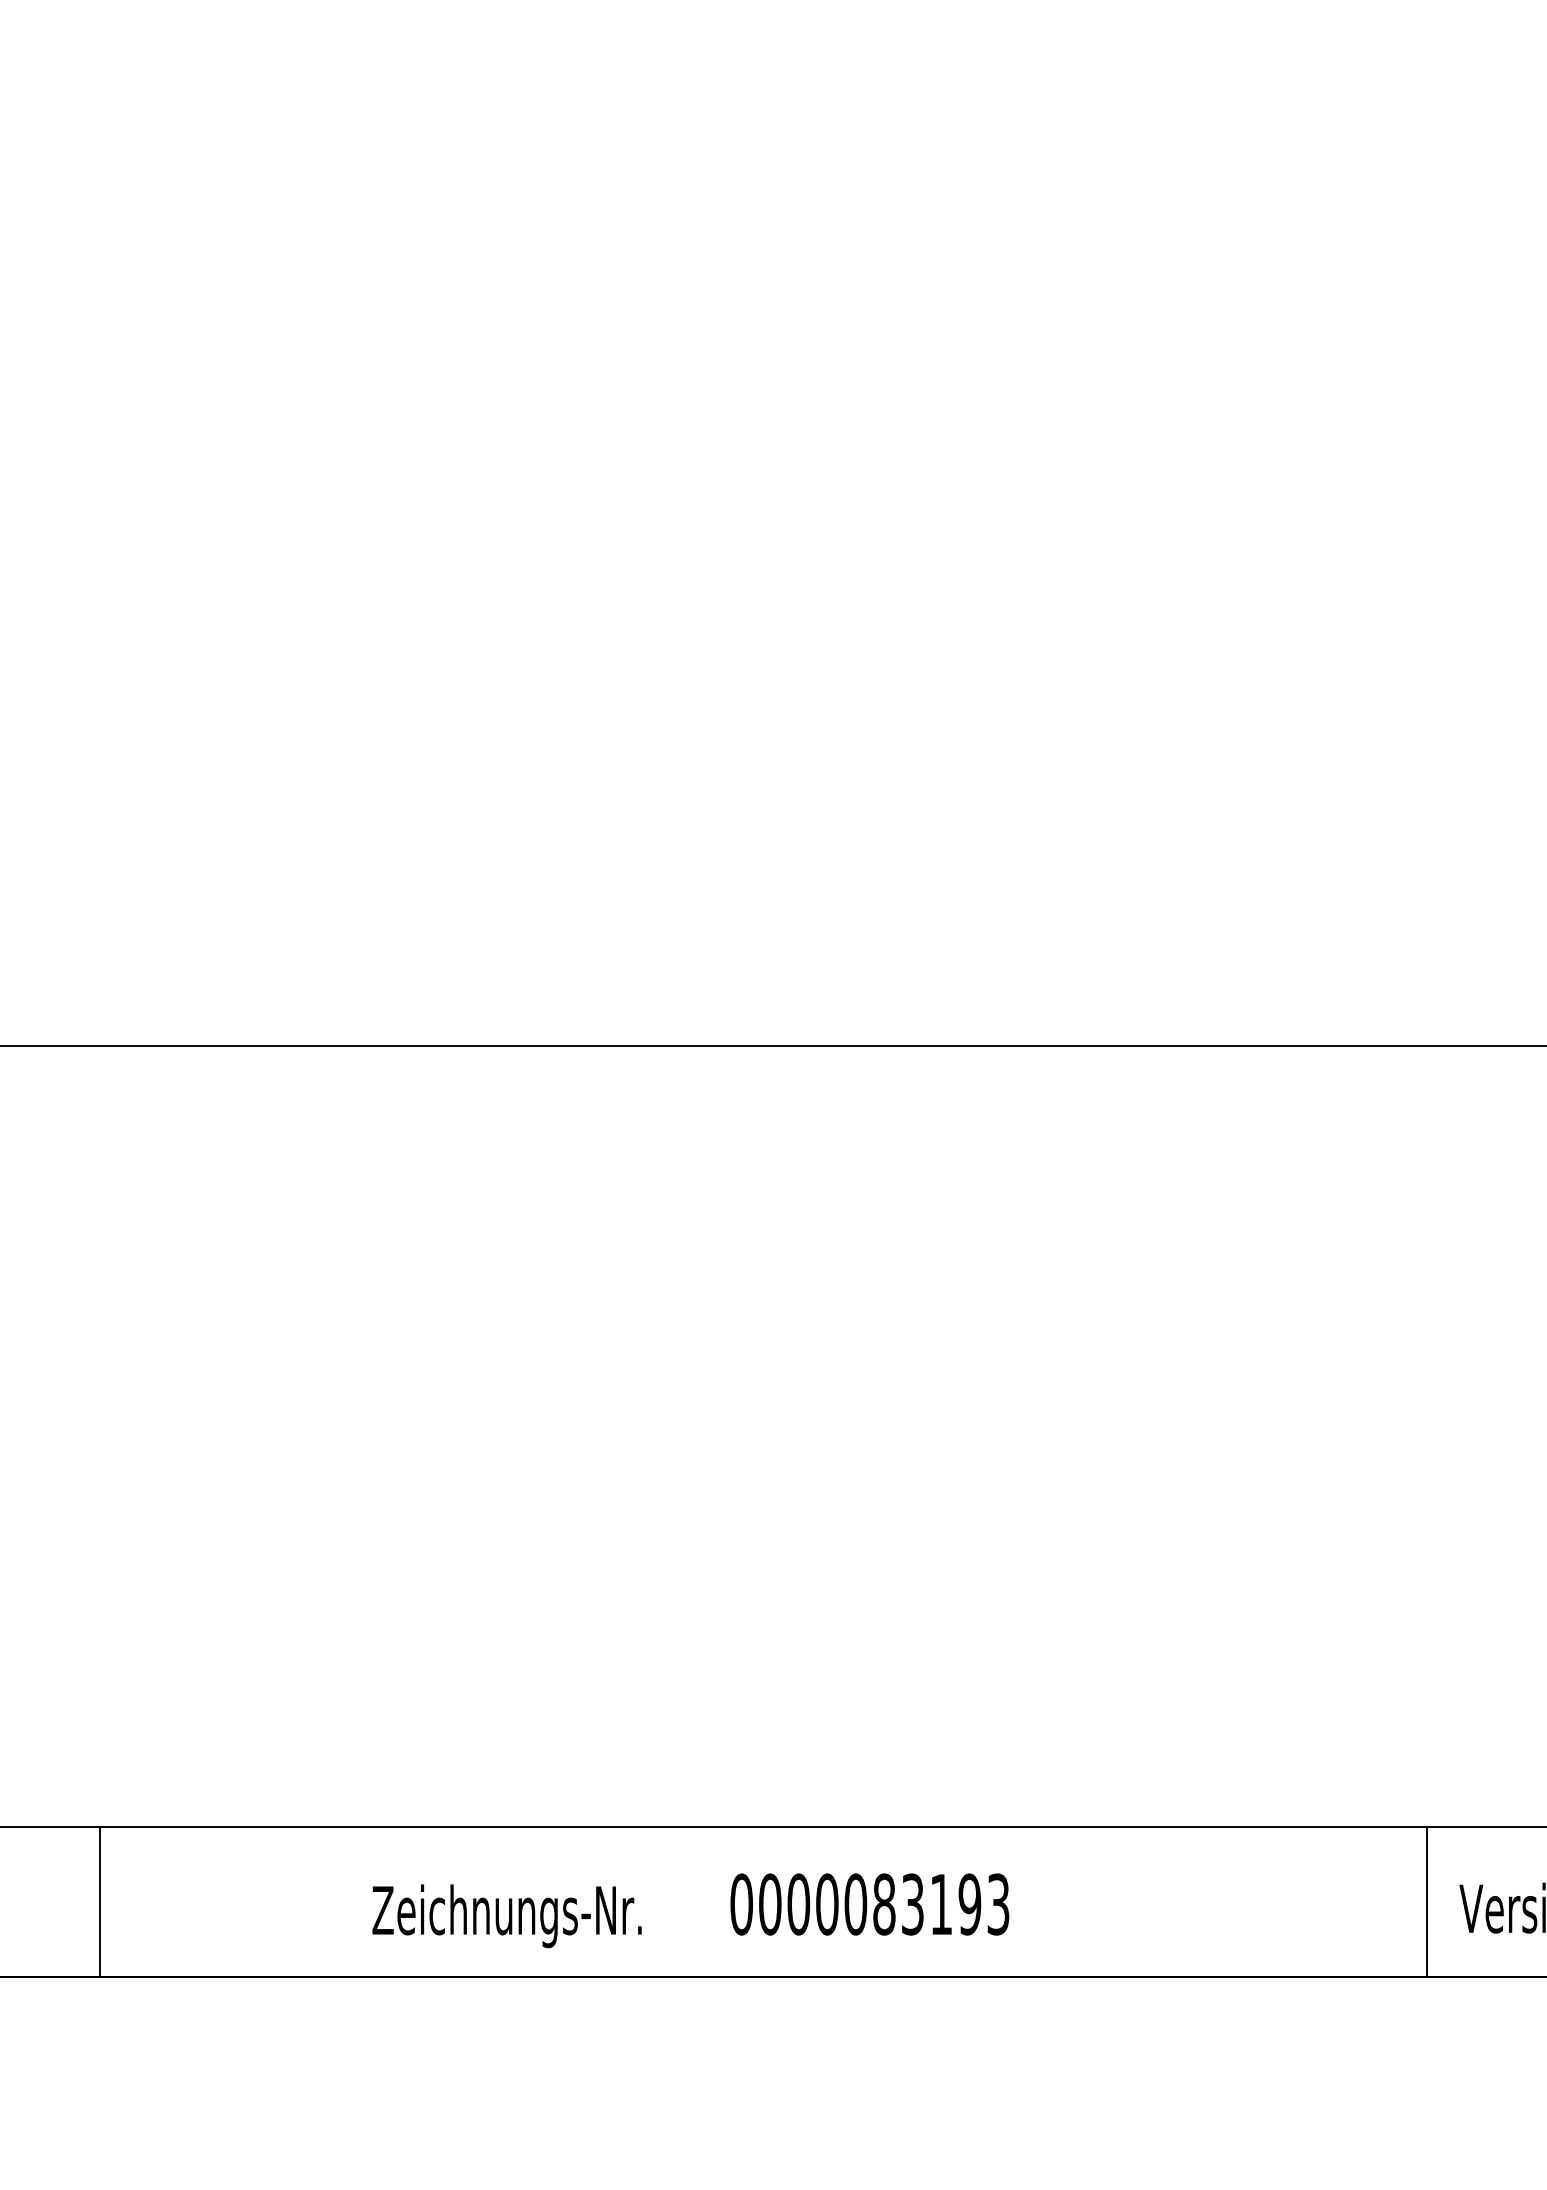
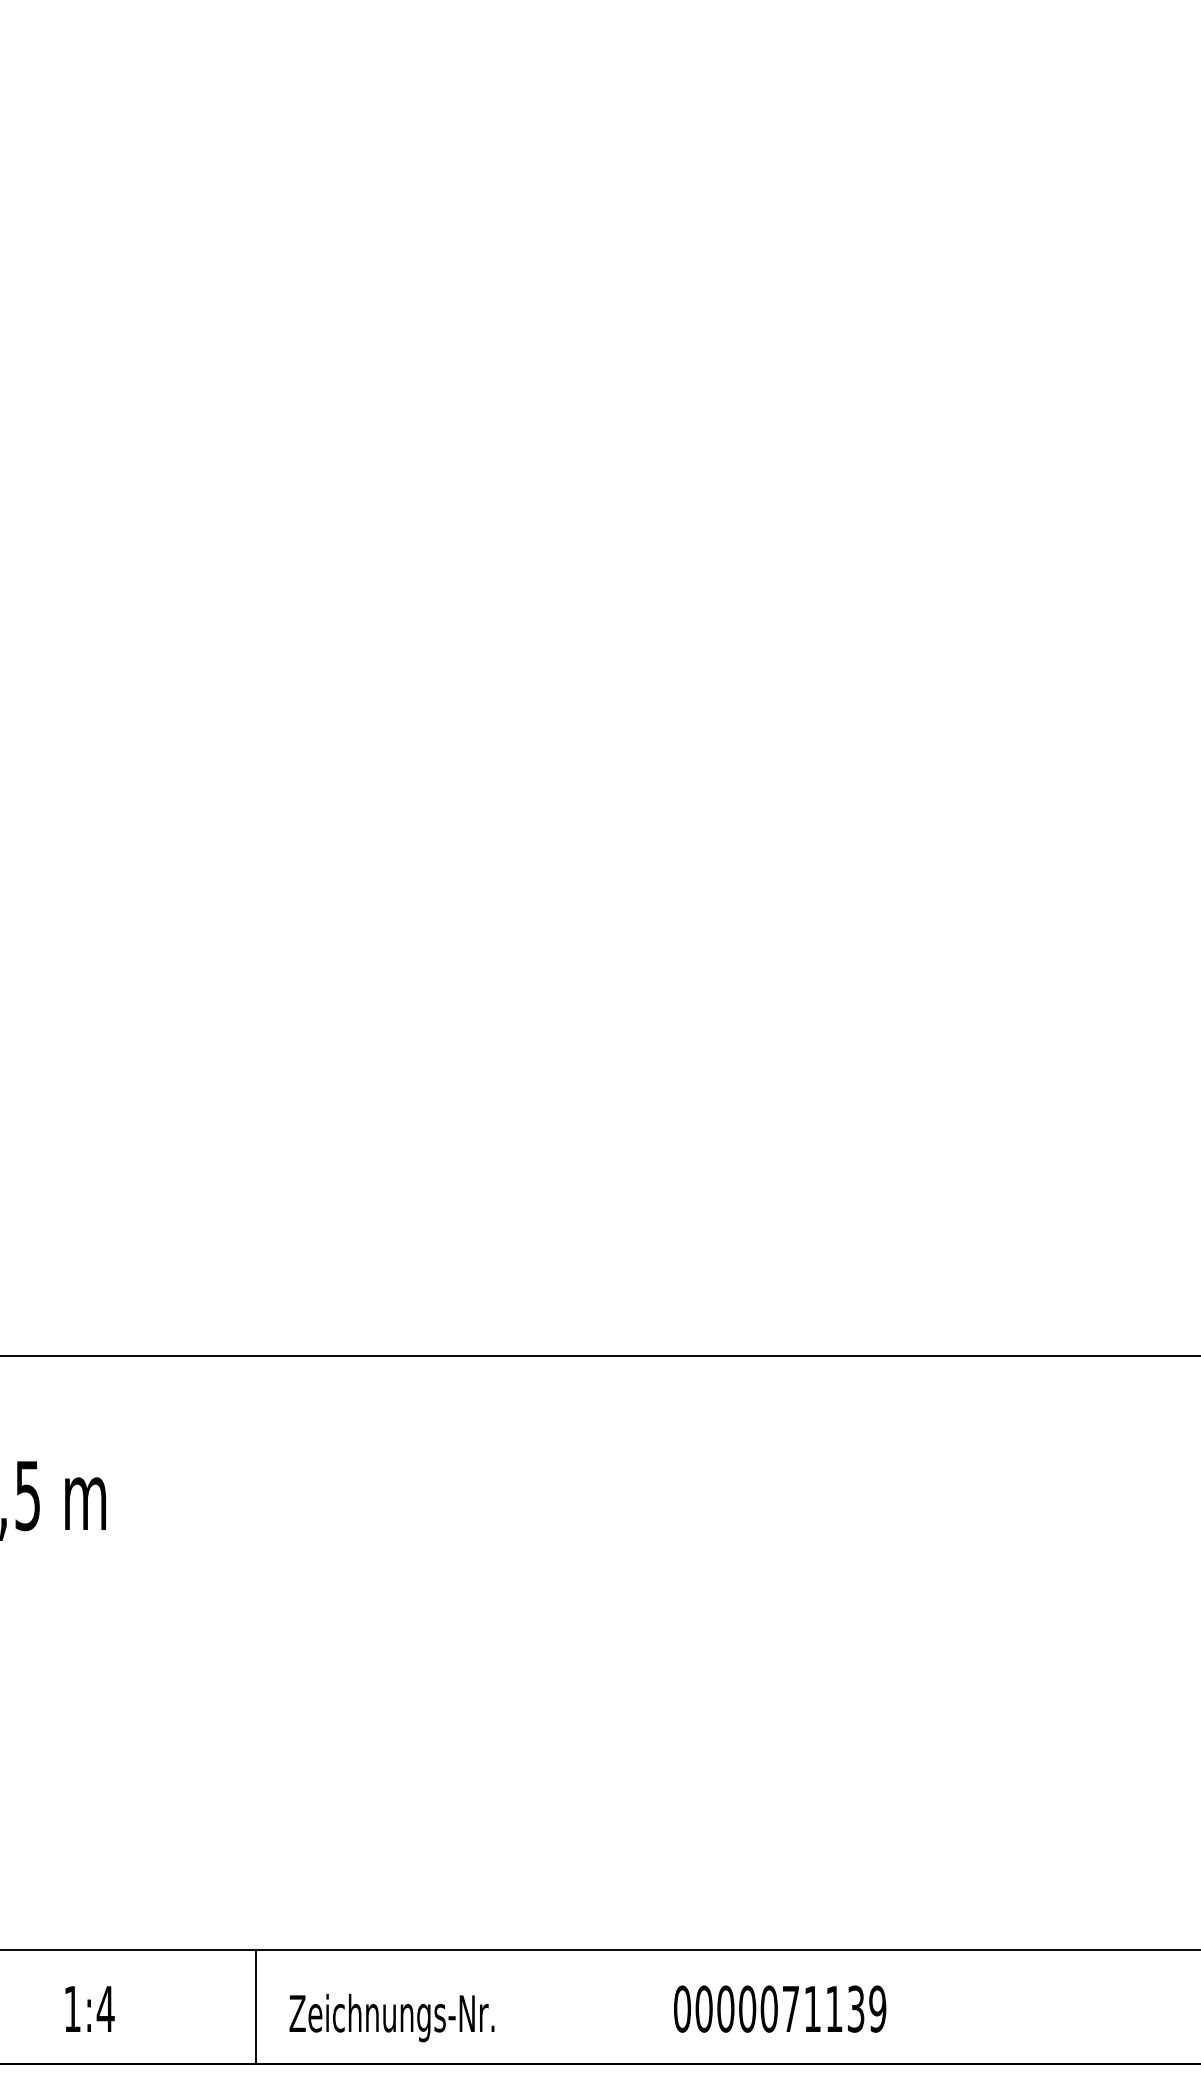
line: (98, 1902) -> (255, 2007), moved
text: (941, 1903) -> (834, 2008), 0000083193 -> 0000071139
text: (506, 1915) -> (391, 2017), moved

